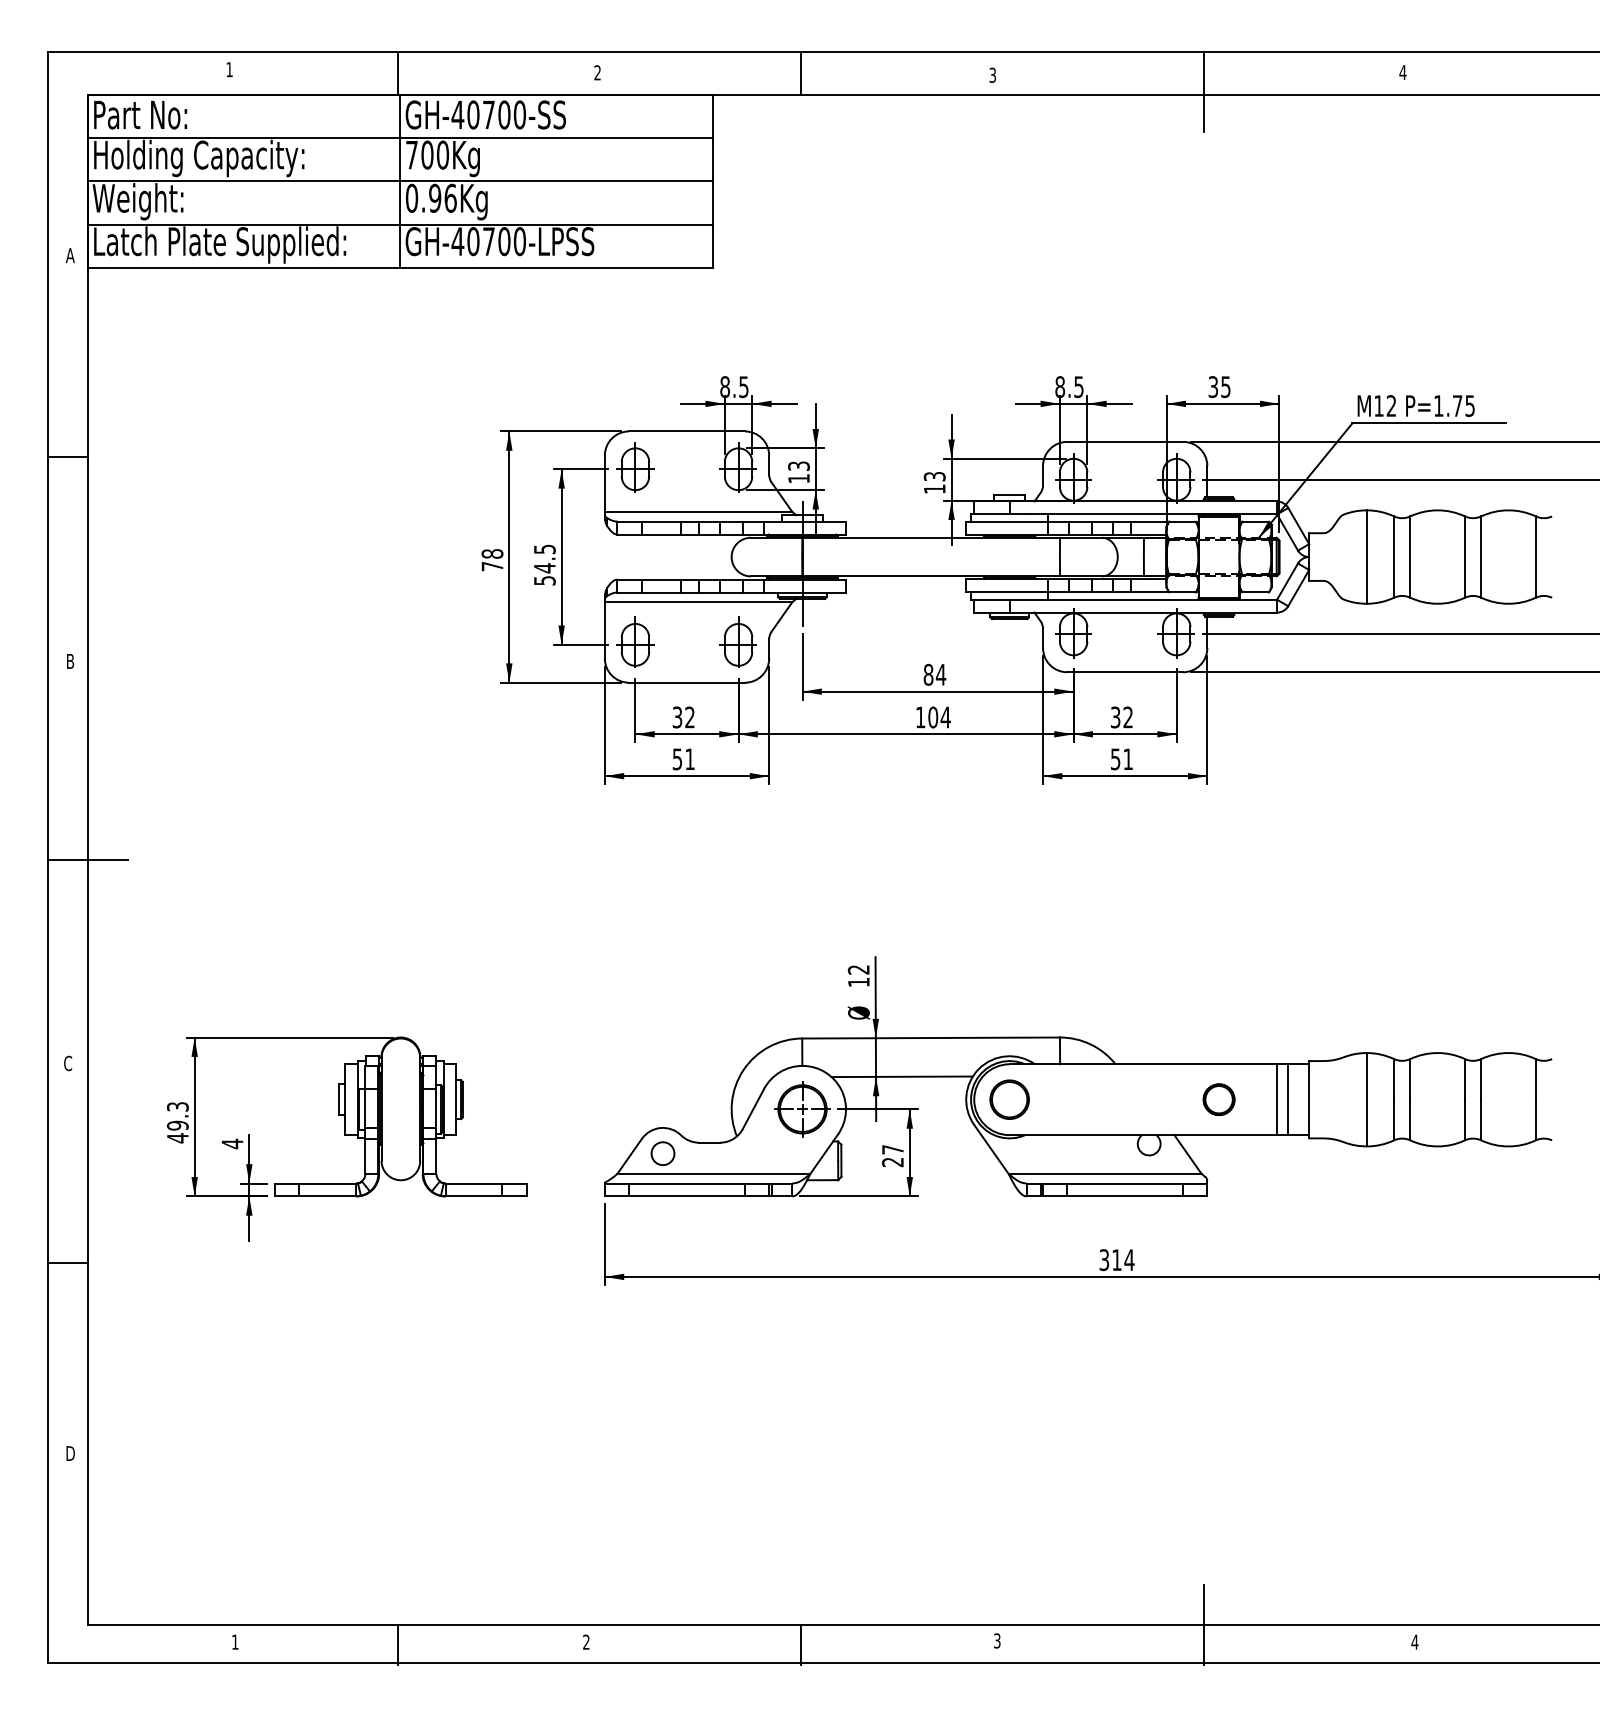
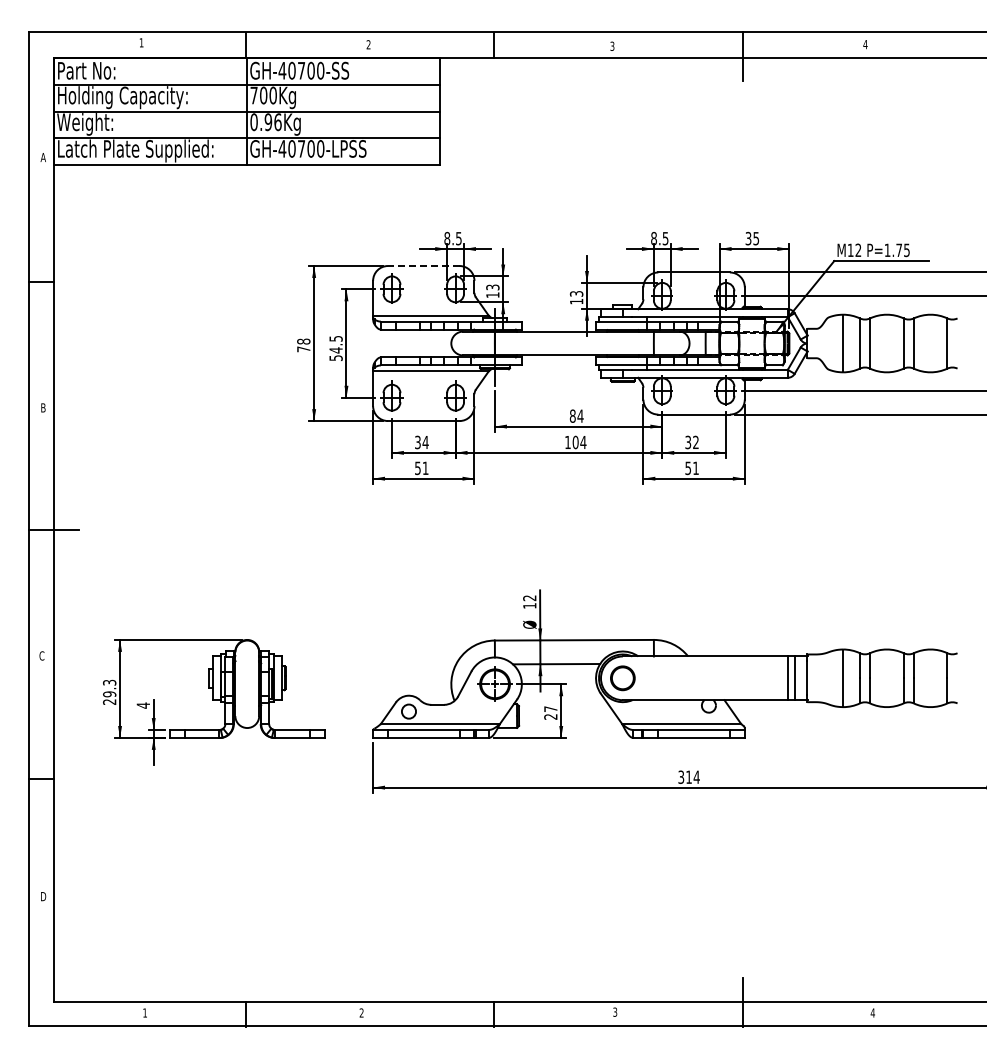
line: (686, 432) -> (423, 266), solid -> dashed
text: (689, 715) -> (425, 441), 32 -> 34
circle: (1218, 1098) -> (751, 677), removed
text: (177, 1137) -> (109, 701), 49.3 -> 29.3

